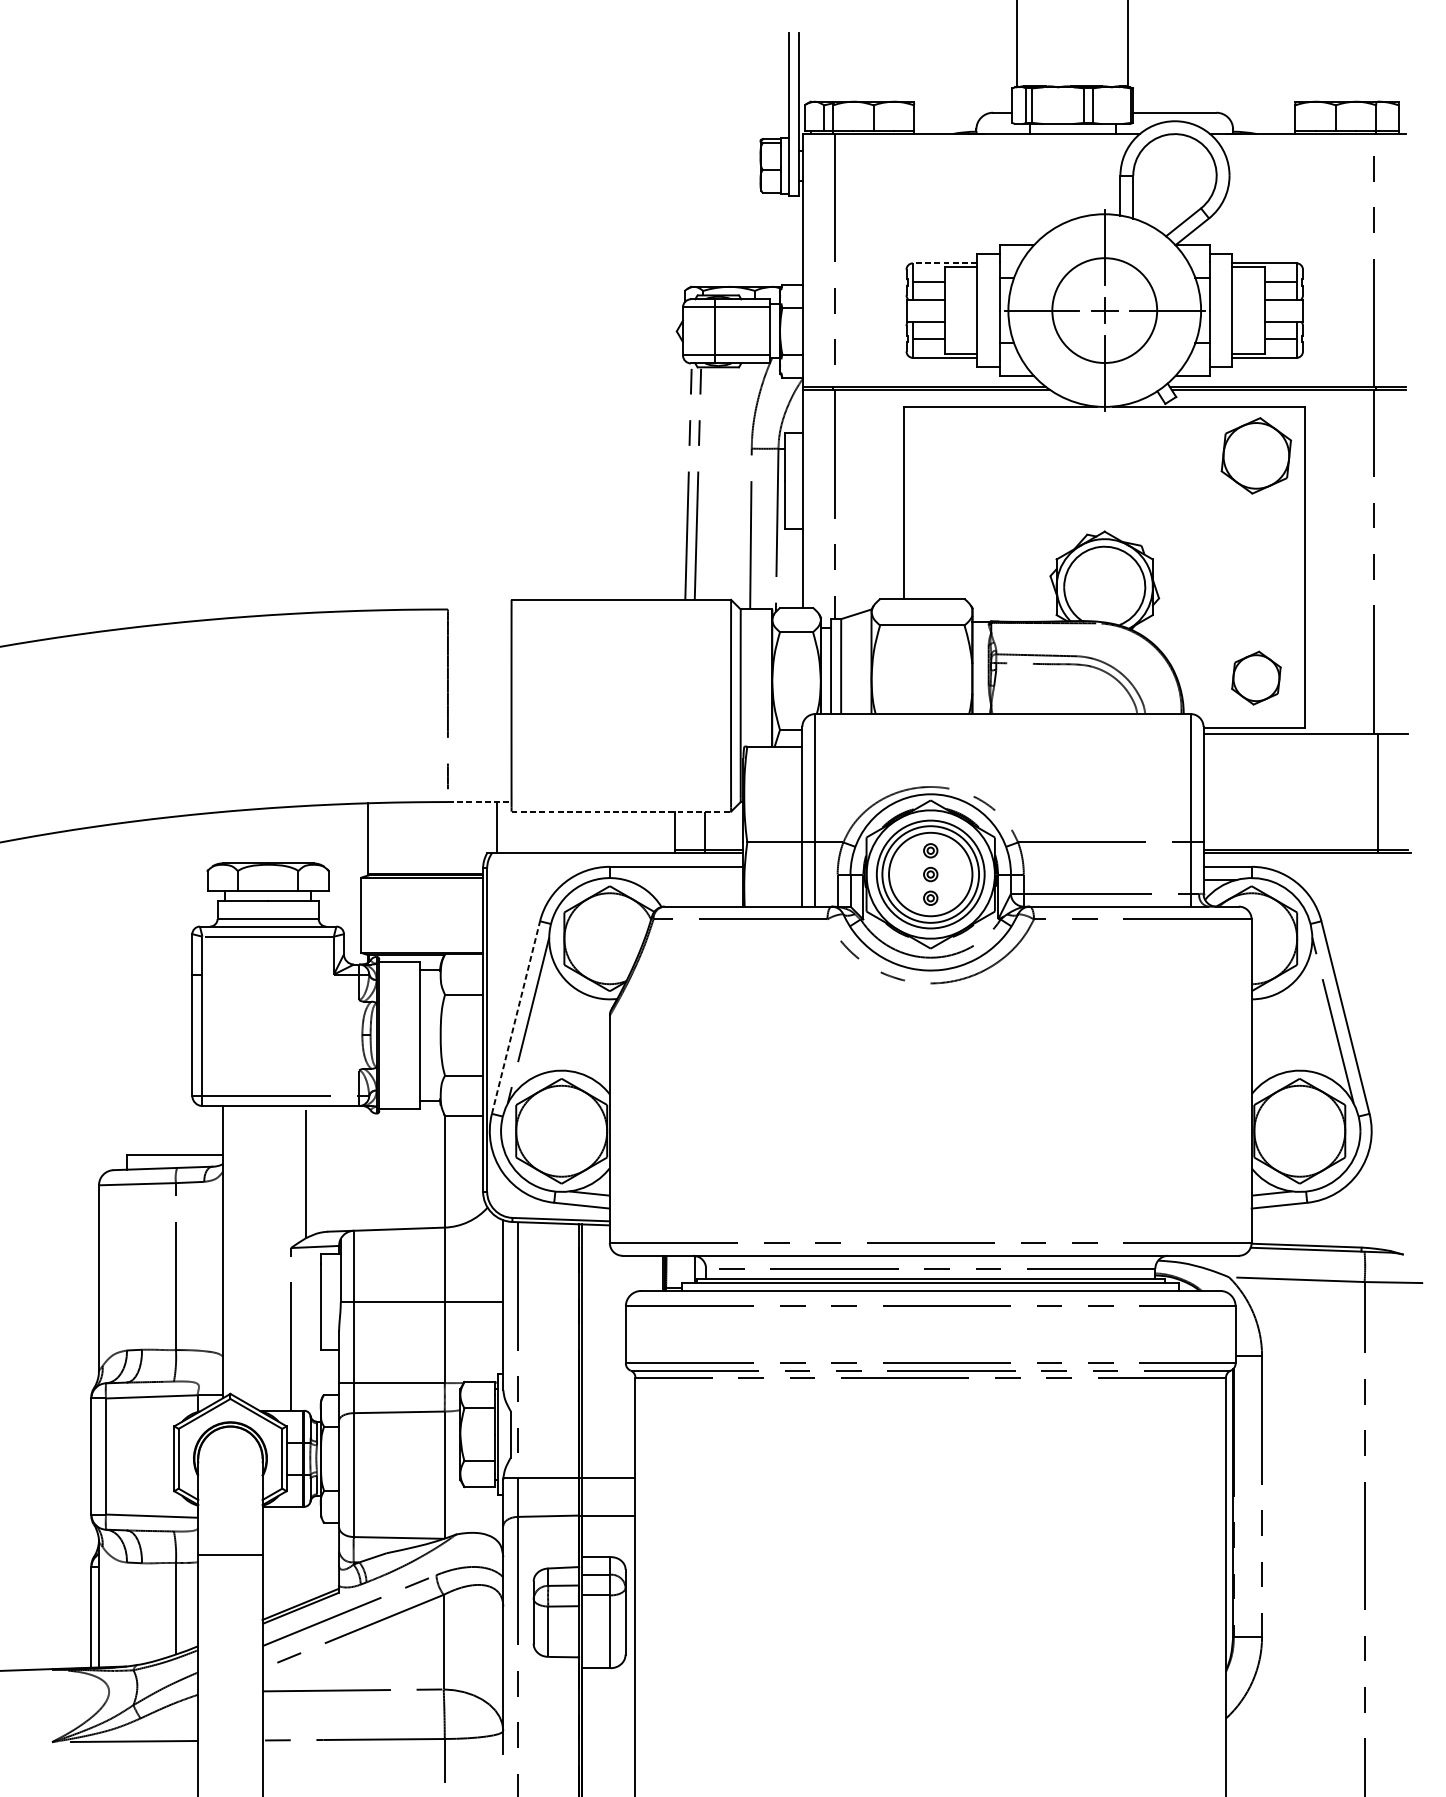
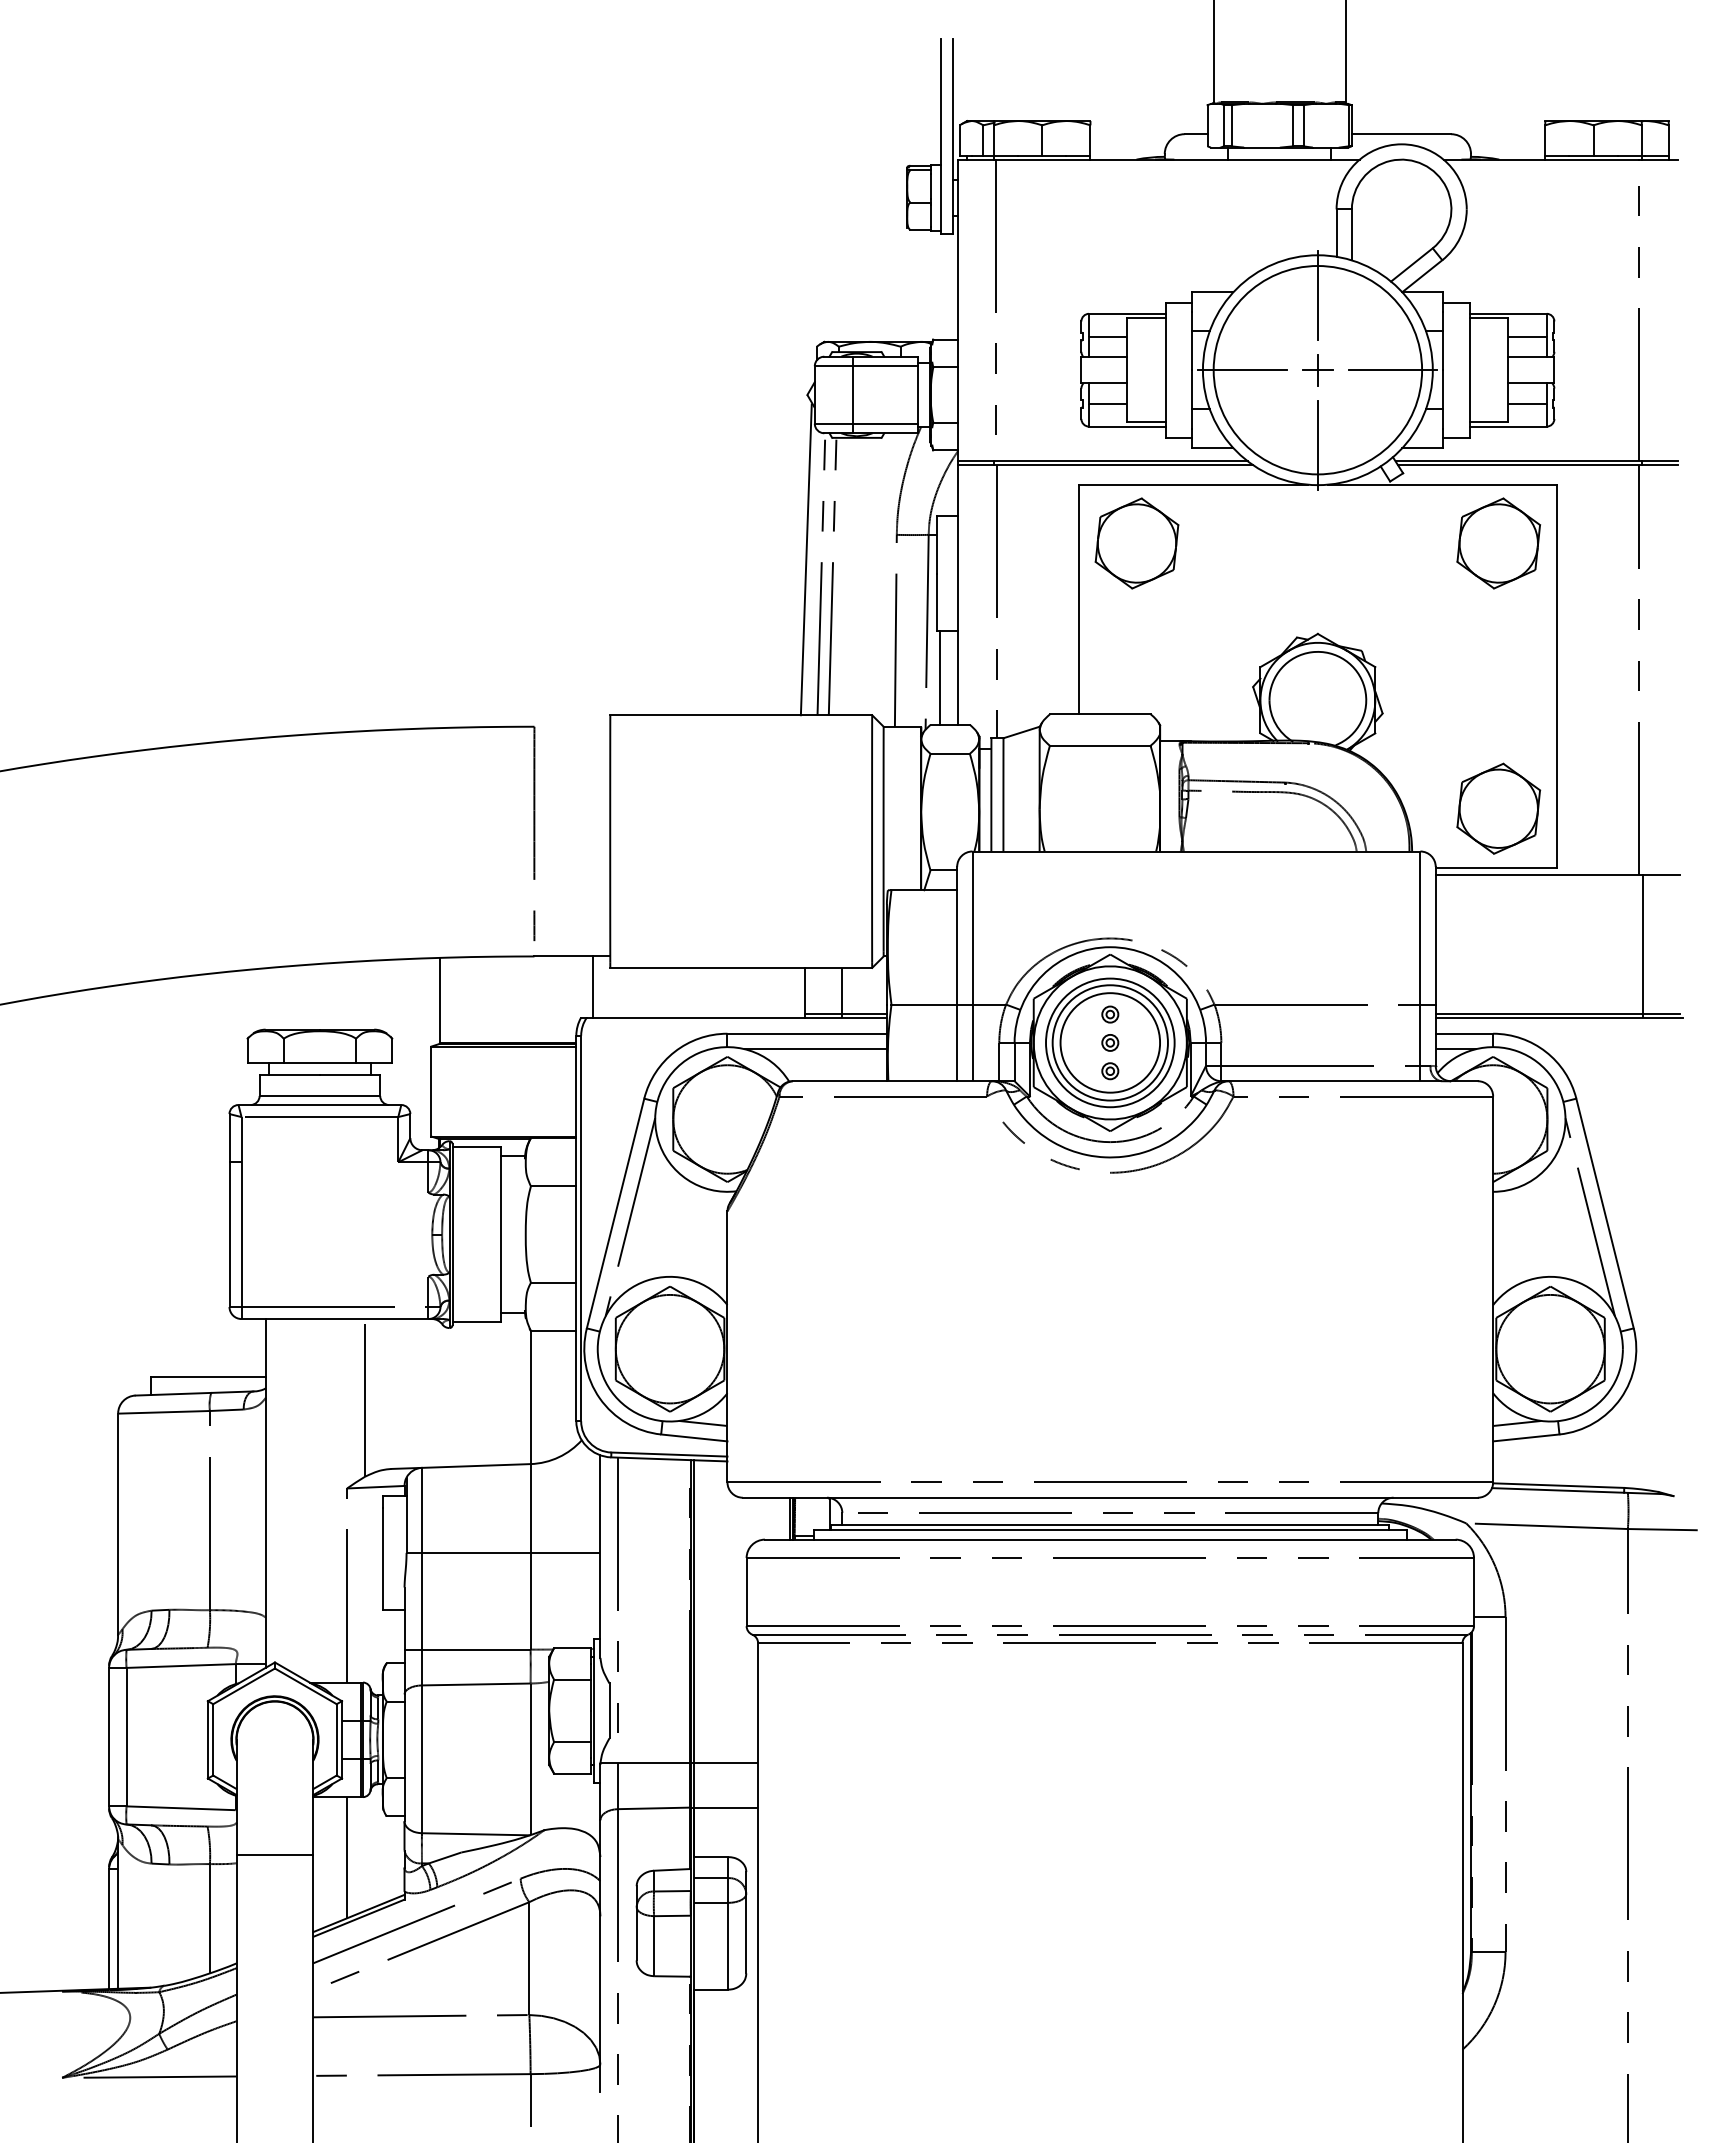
line: (944, 263) -> (1126, 313), dashed -> solid
circle: (1104, 310) -> (1317, 370), size x1.67
part: (952, 455) -> (1136, 543), added
line: (675, 469) -> (805, 559), added
line: (787, 568) -> (939, 677), added
part: (1256, 678) -> (1498, 808), size x1.43
line: (479, 802) -> (572, 956), dashed -> solid
line: (621, 811) -> (741, 967), dashed -> solid
line: (683, 880) -> (815, 1049), added
line: (515, 1017) -> (615, 1213), dashed -> solid
line: (291, 1557) -> (347, 1857), added

